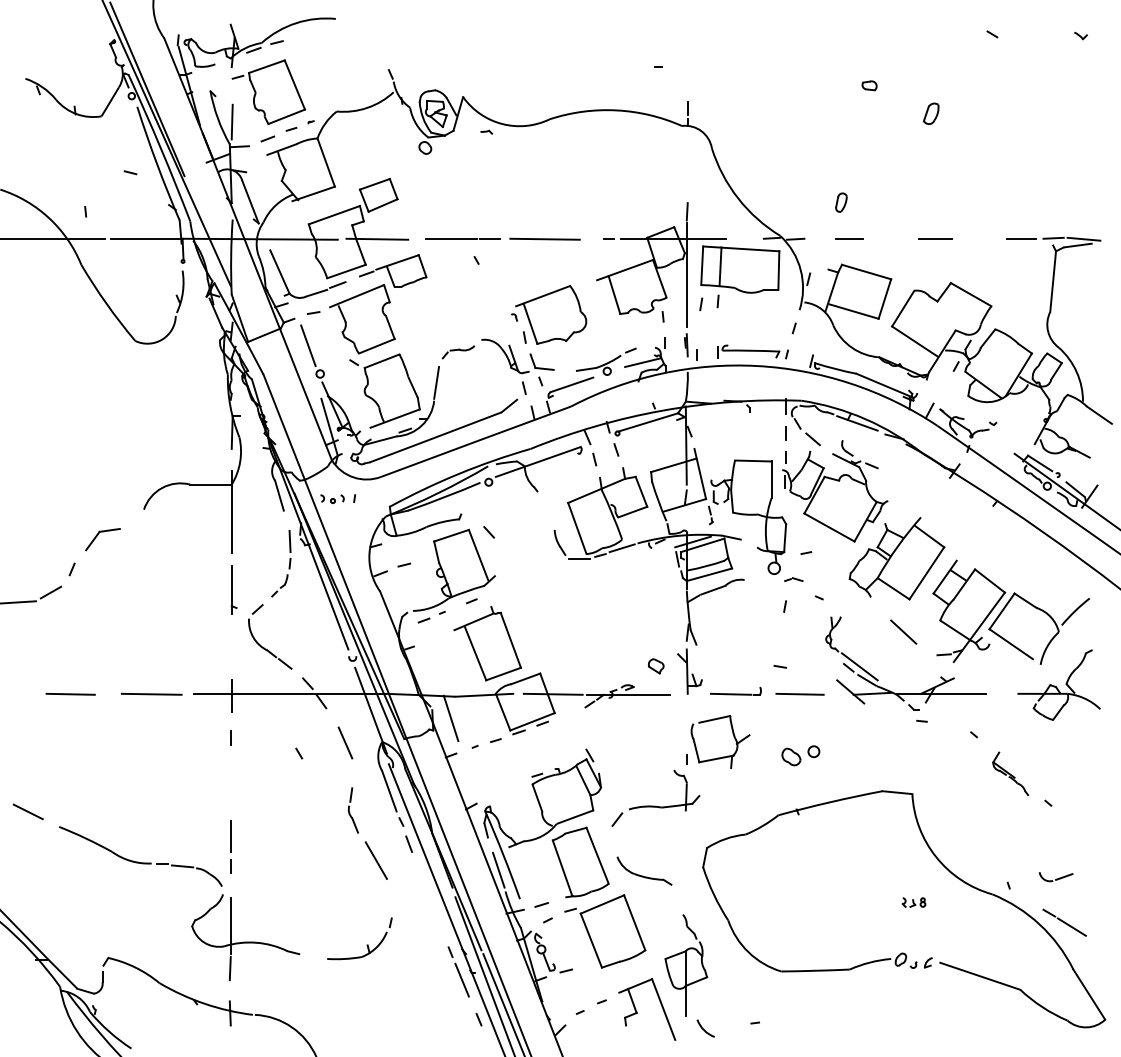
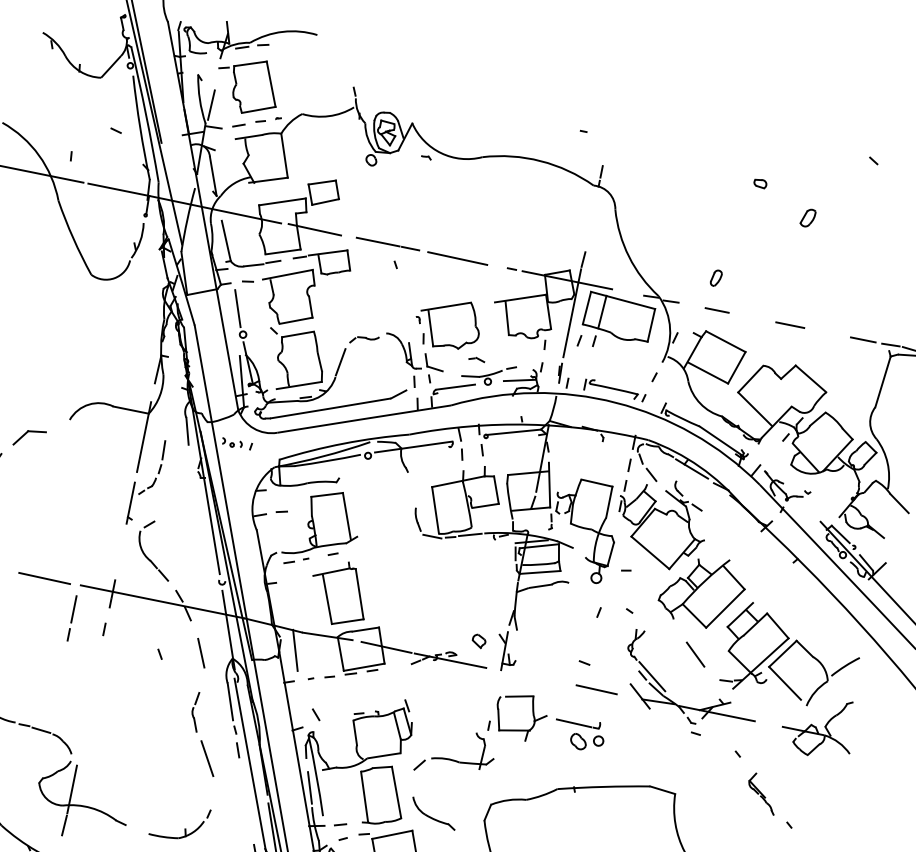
line: (488, 532) -> (315, 714), moved
part: (288, 566) -> (158, 471), moved
part: (793, 579) -> (476, 359), moved
part: (735, 690) -> (578, 720), moved
line: (230, 846) -> (71, 617), moved

